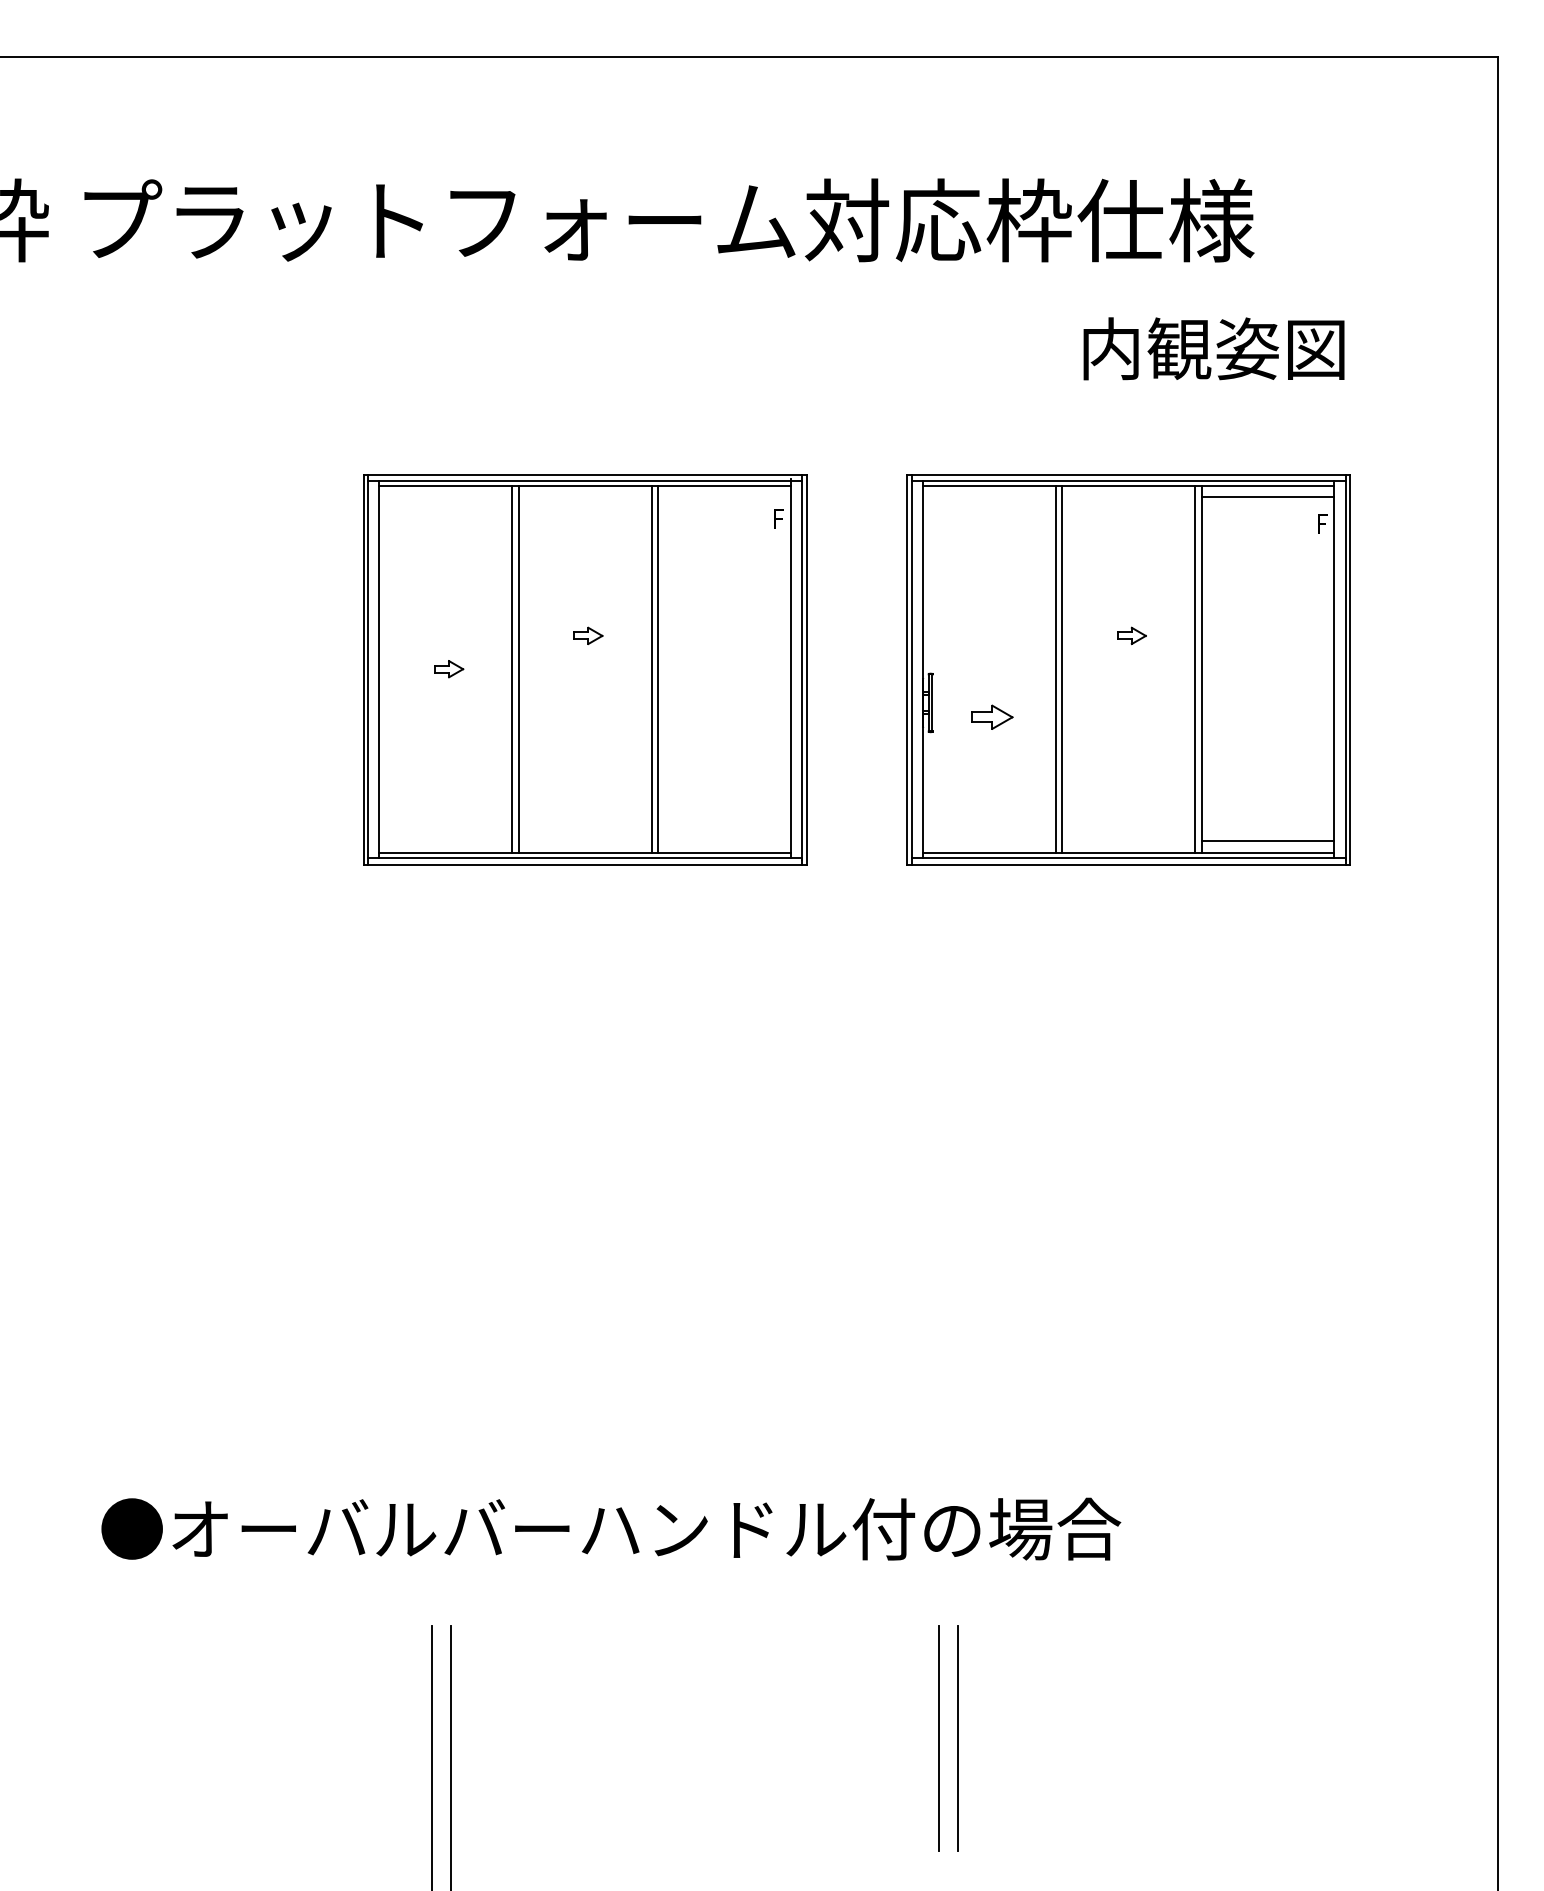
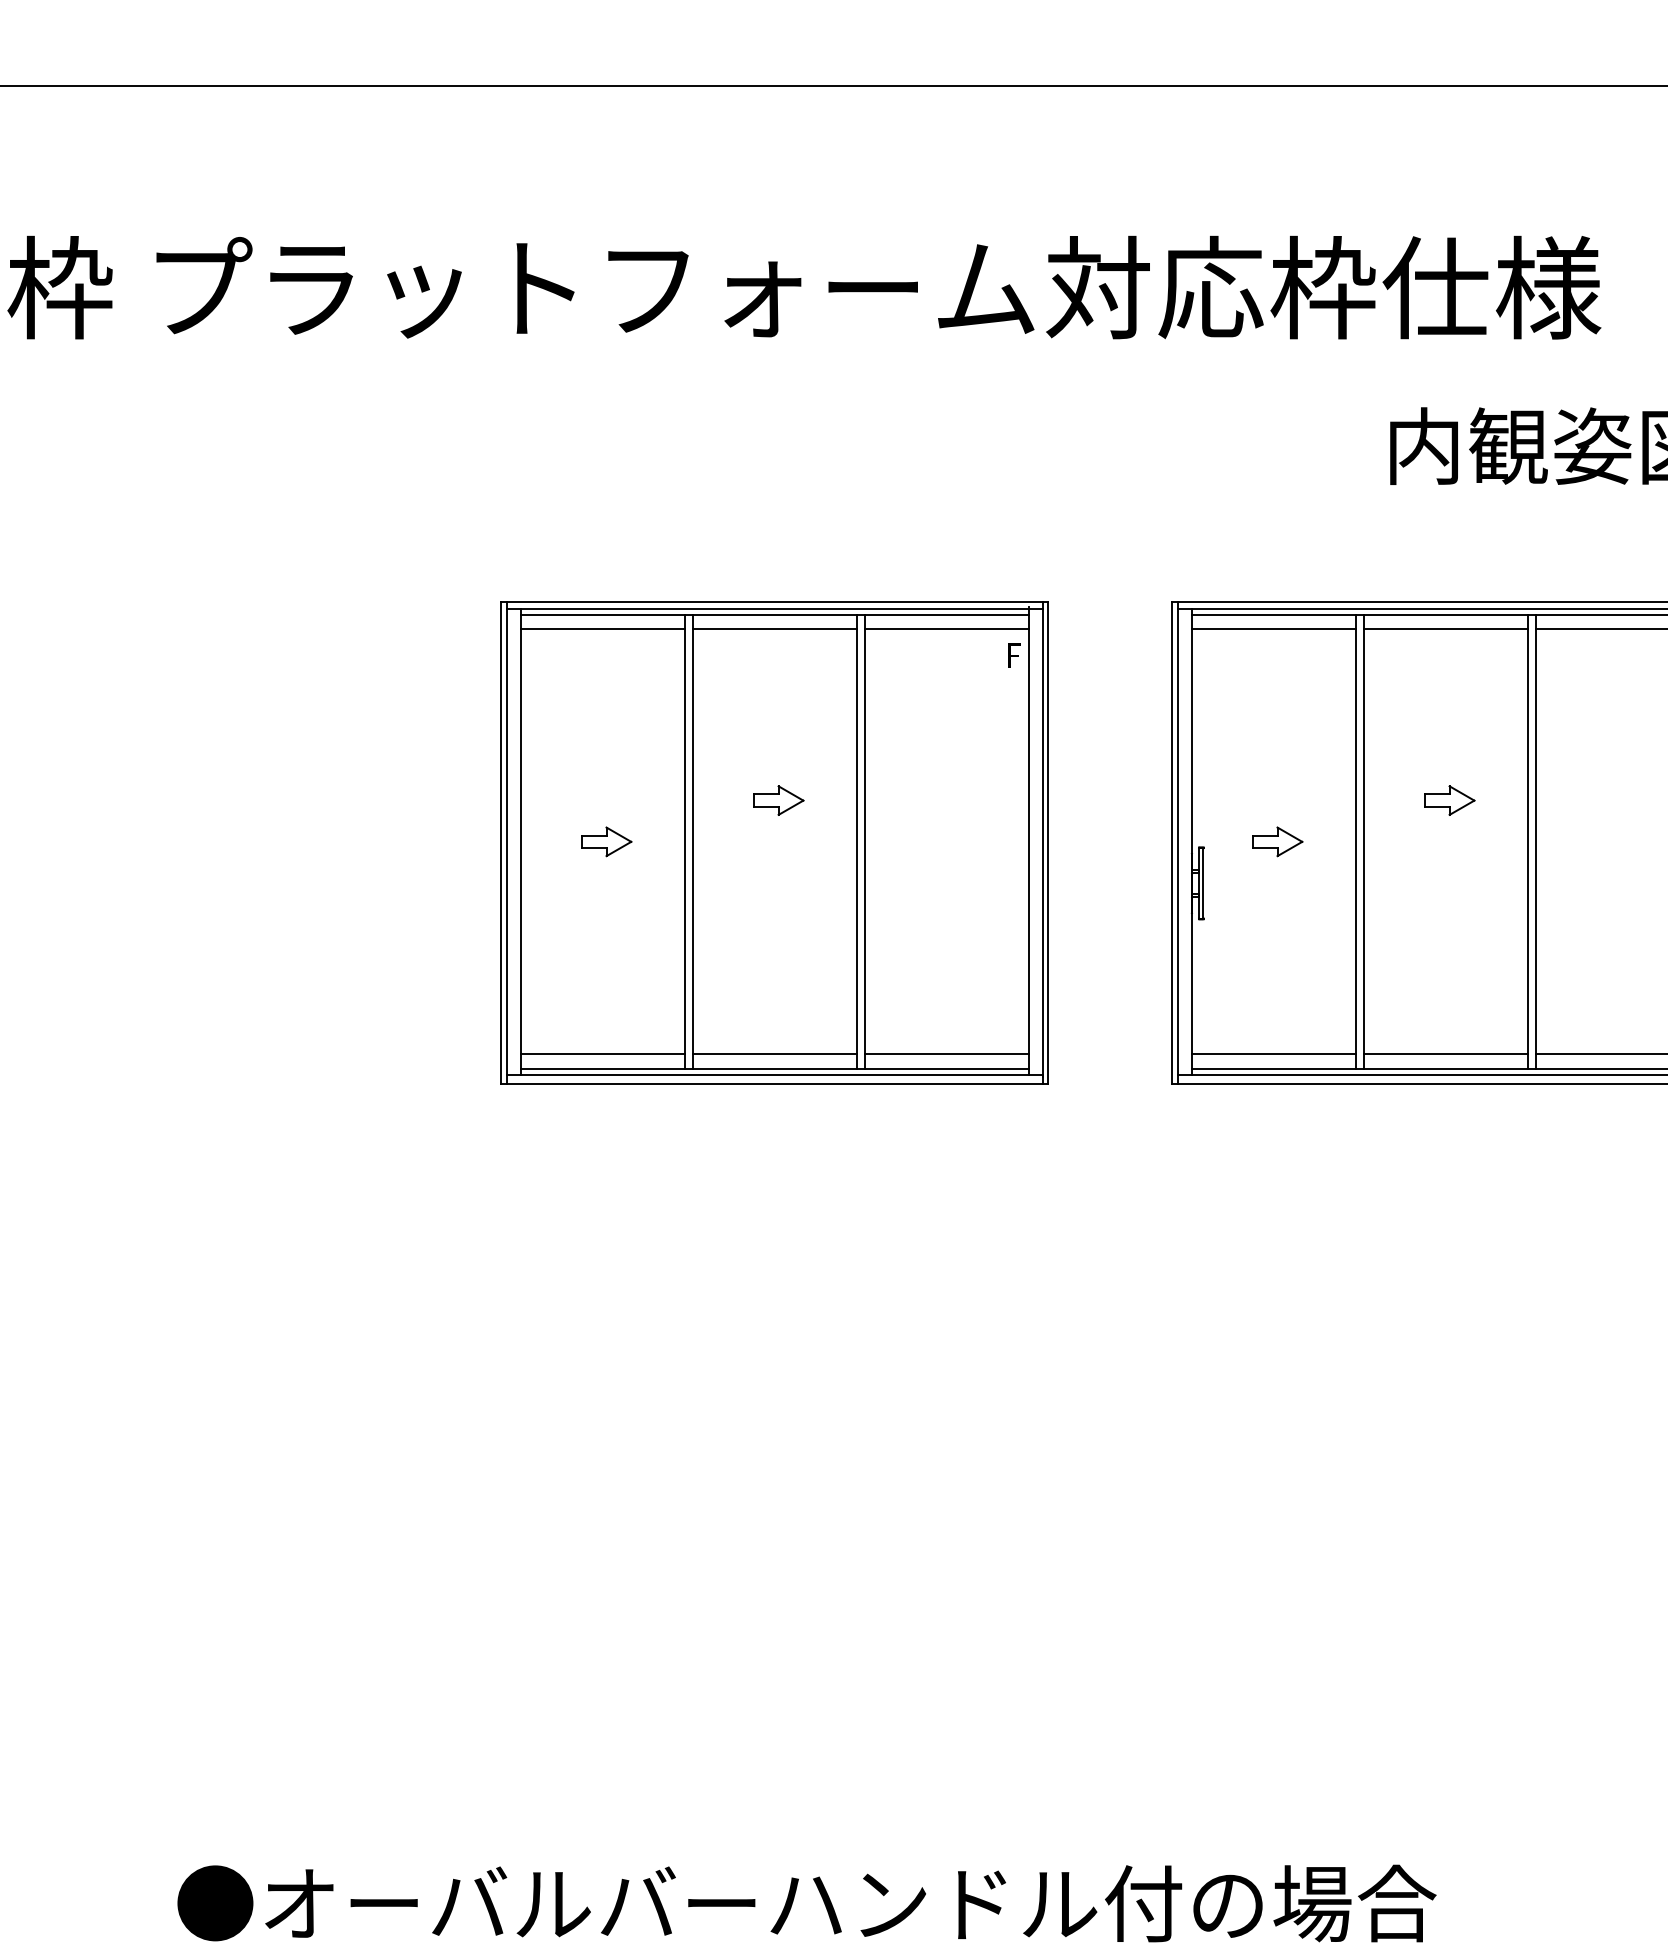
line: (445, 497) -> (602, 629), added
line: (584, 497) -> (773, 629), added
line: (724, 497) -> (946, 629), added
line: (988, 497) -> (1272, 629), added
line: (1128, 497) -> (1445, 629), added
part: (588, 635) -> (778, 800), size x1.43
part: (1131, 635) -> (1449, 800), size x1.43
part: (449, 668) -> (607, 840), size x1.43
part: (992, 716) -> (1277, 840), moved
line: (445, 841) -> (602, 1054), added
line: (584, 841) -> (773, 1054), added
line: (724, 841) -> (946, 1054), added
line: (988, 841) -> (1272, 1054), added
line: (1128, 841) -> (1445, 1054), added

